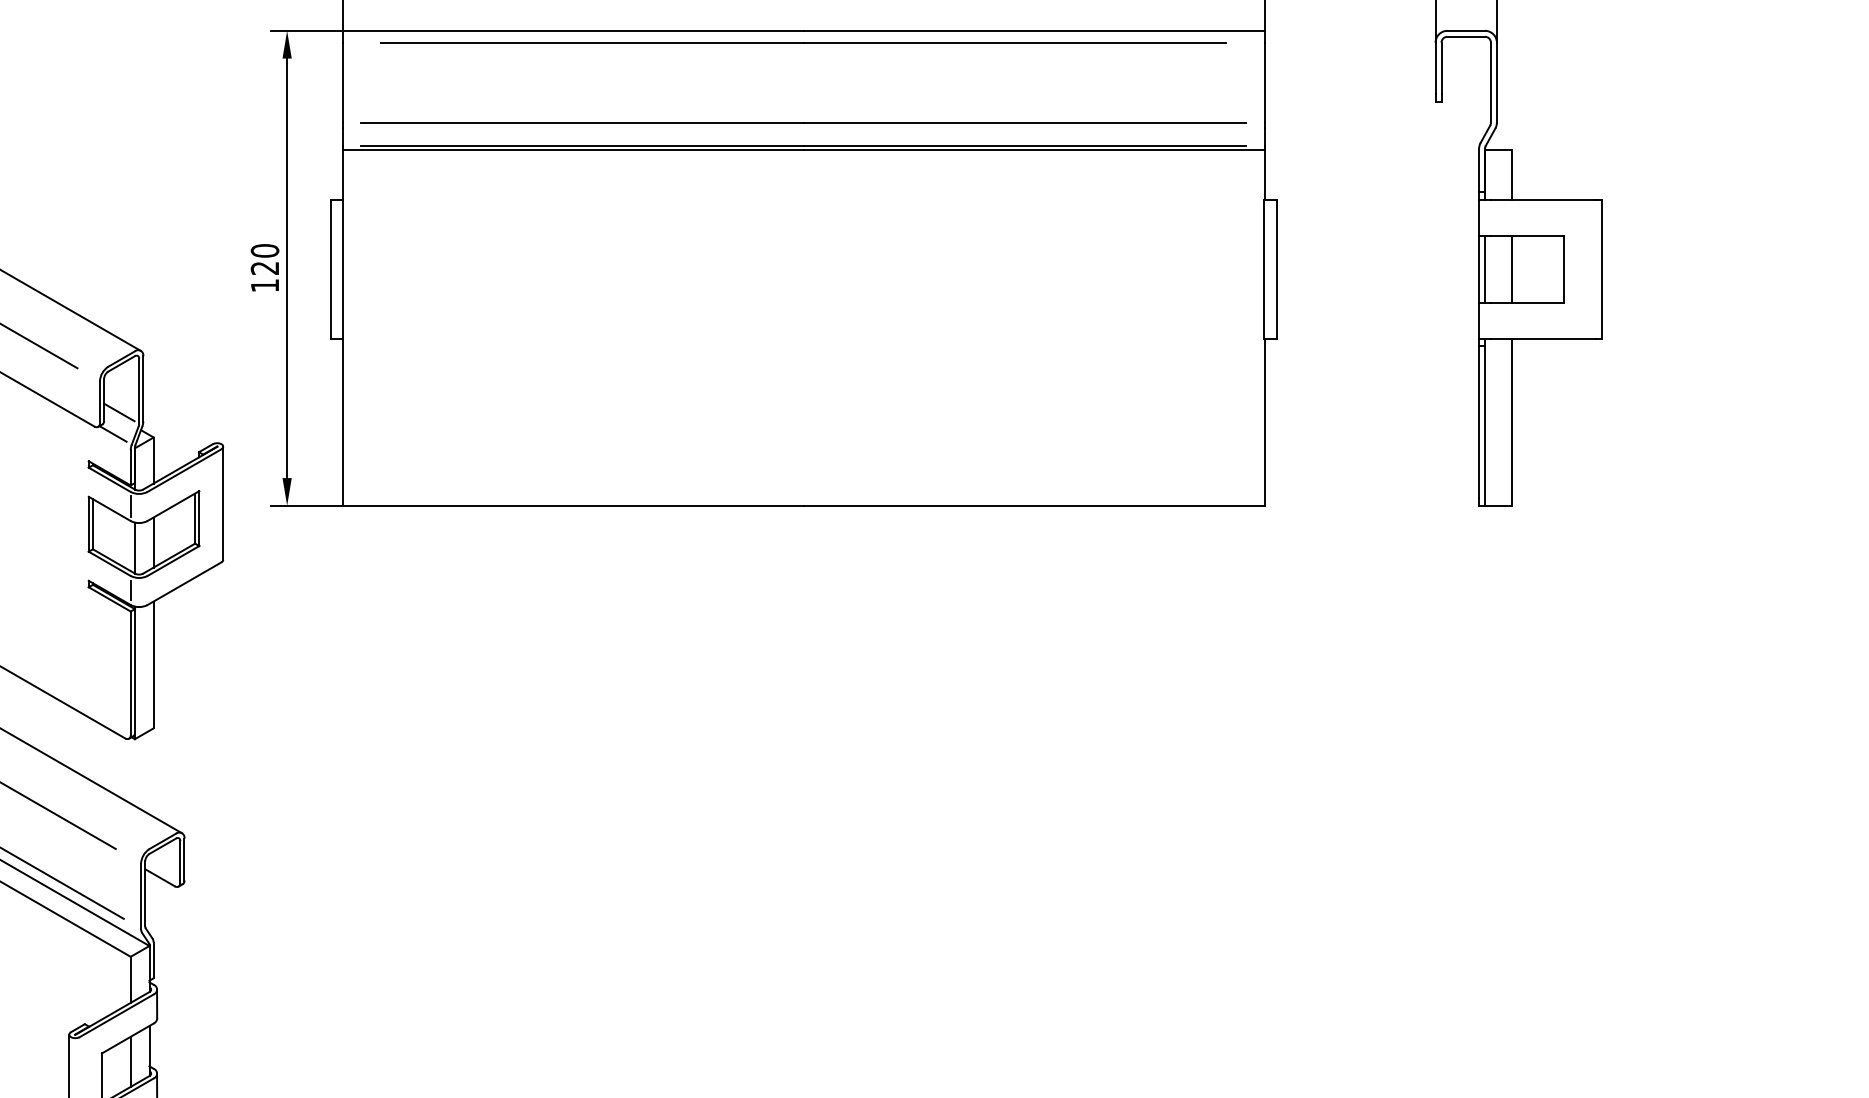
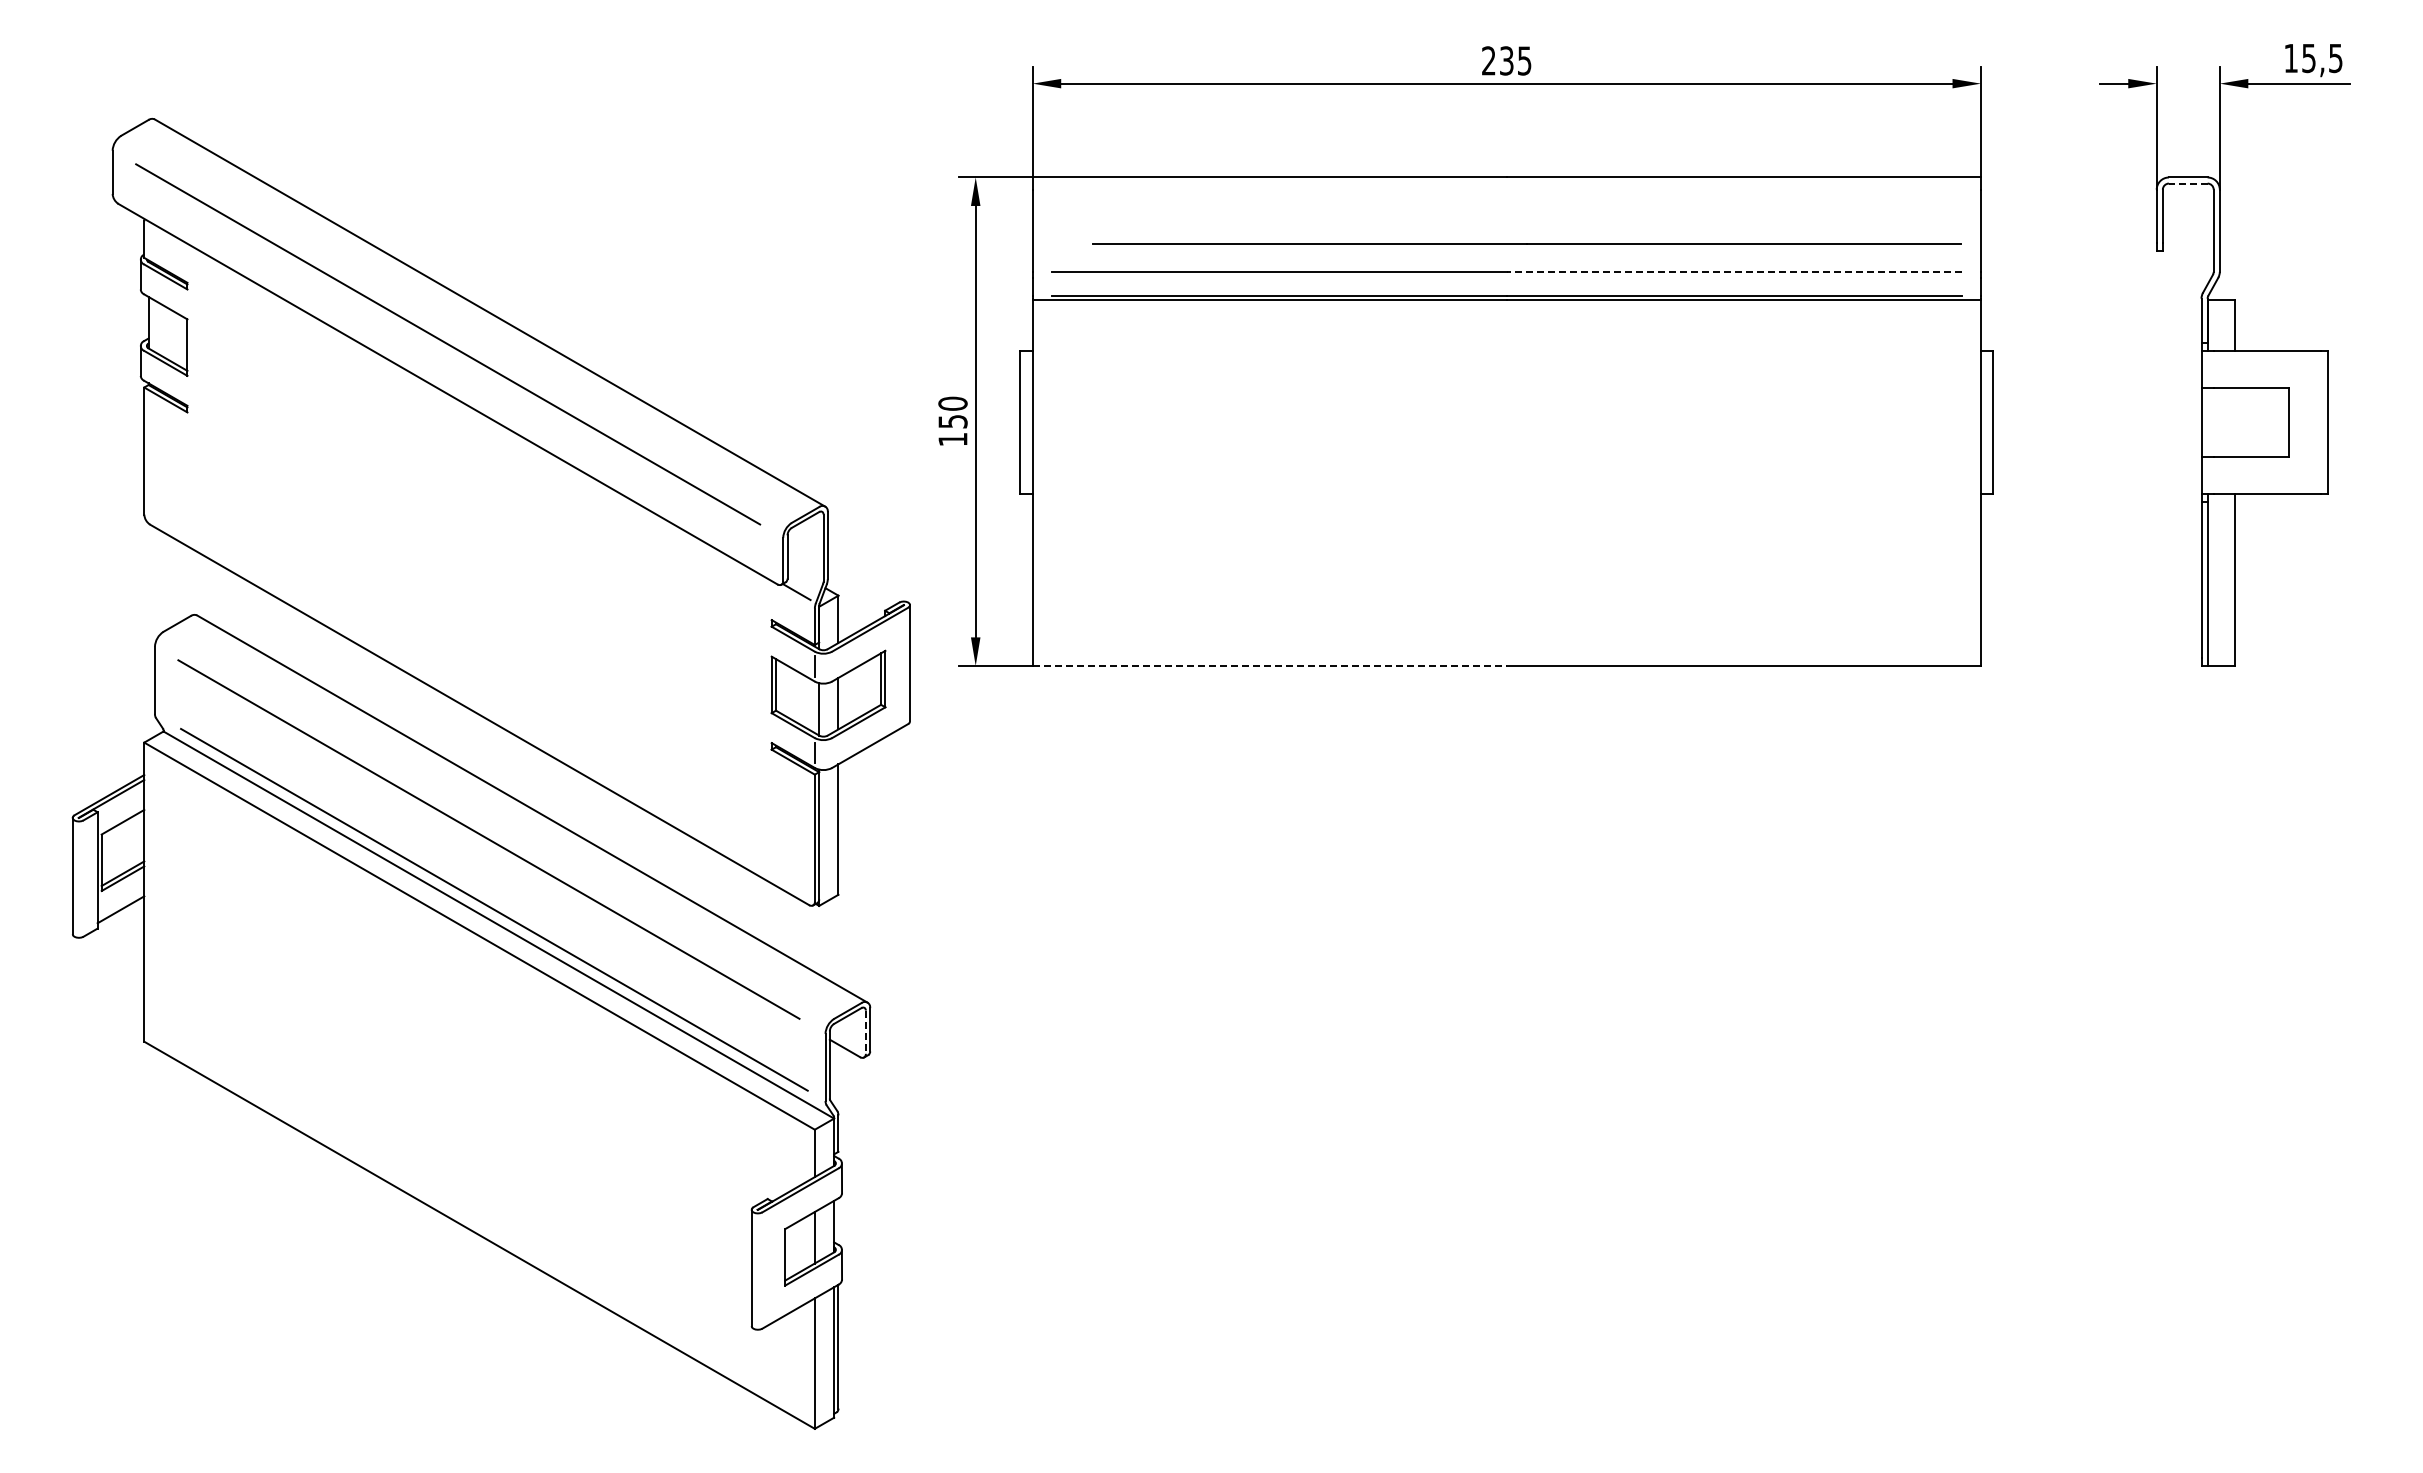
line: (1465, 36) -> (2187, 183), solid -> dashed
line: (803, 42) -> (1526, 243), moved
line: (1024, 122) -> (1734, 271), solid -> dashed
text: (264, 268) -> (952, 421), 120 -> 150
line: (1484, 269) -> (2207, 422), removed
line: (1511, 269) -> (2234, 422), removed
line: (118, 412) -> (802, 569), removed
line: (573, 505) -> (1270, 665), solid -> dashed
line: (179, 862) -> (865, 1032), solid -> dashed

